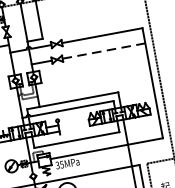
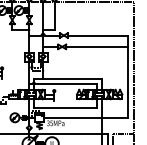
line: (104, 50) -> (97, 46), dashed -> solid

